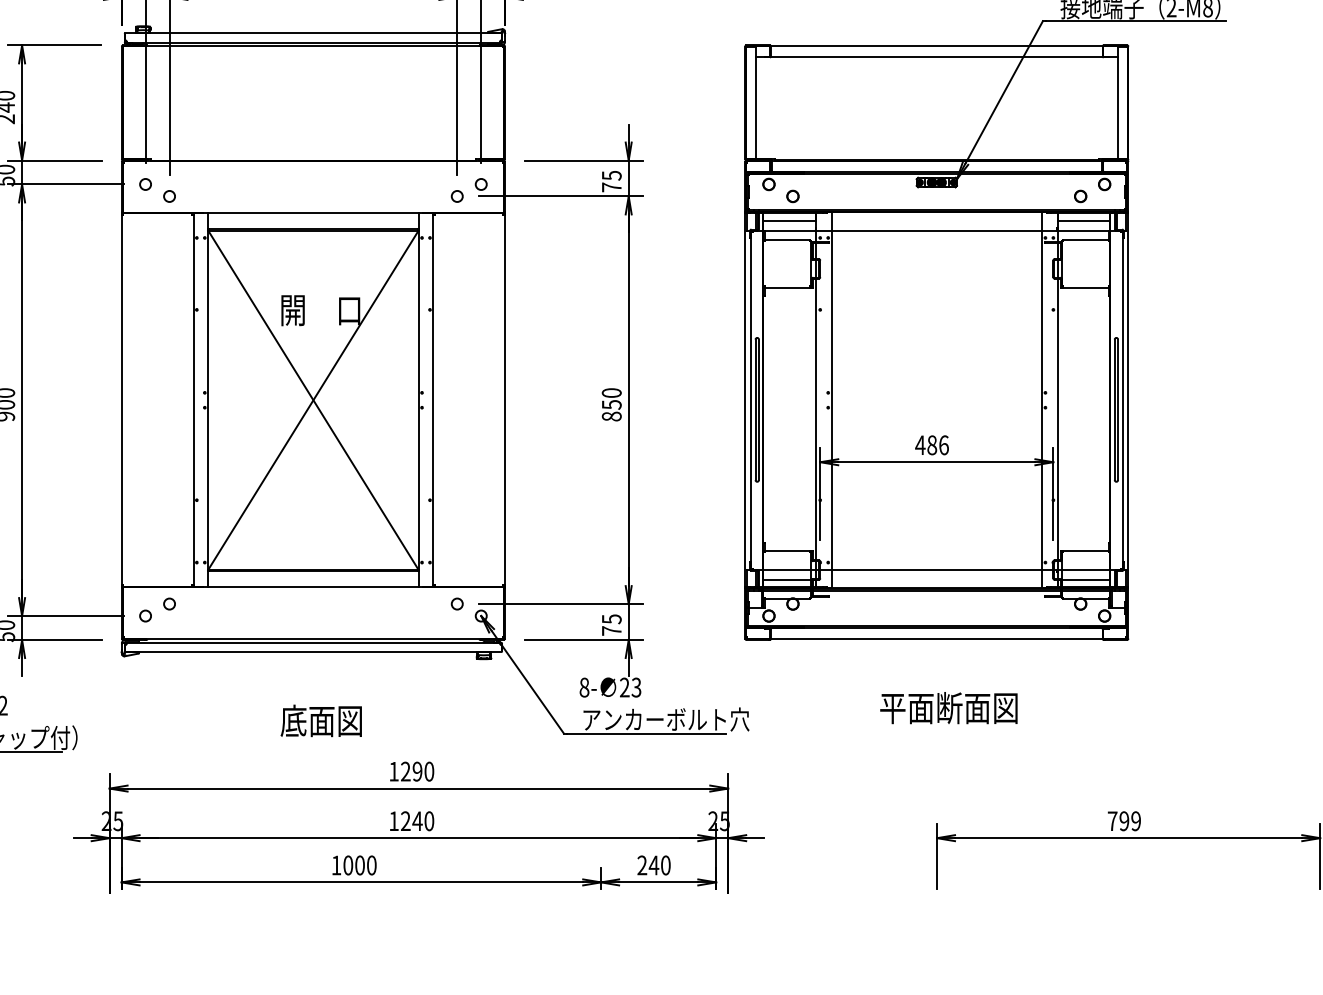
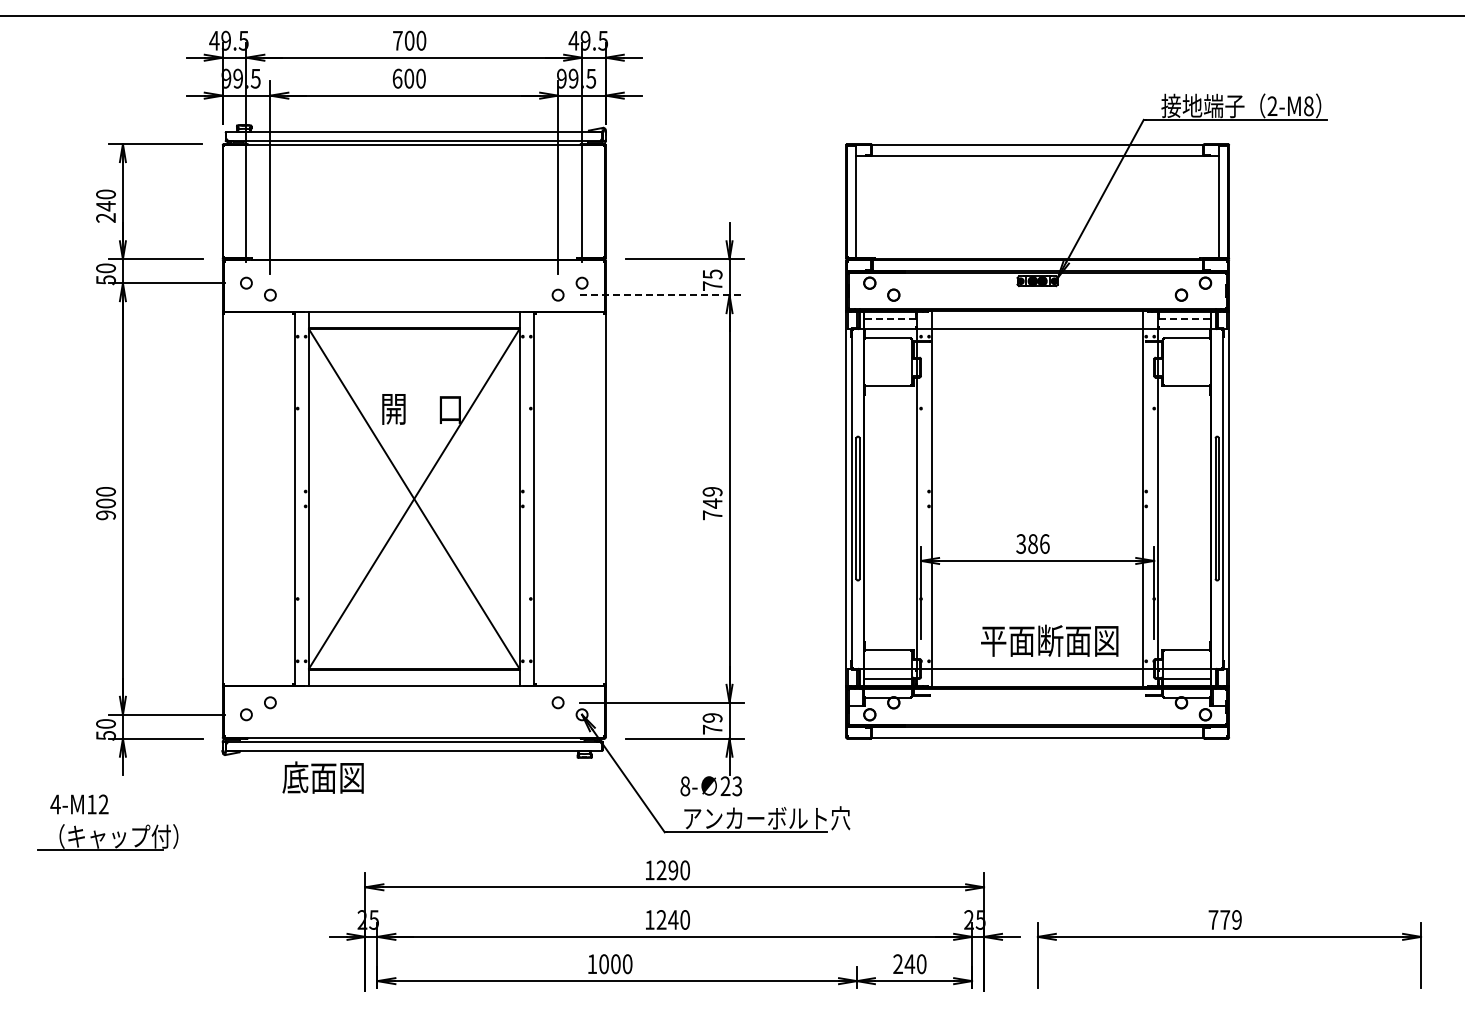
line: (561, 196) -> (662, 295), solid -> dashed
line: (788, 220) -> (889, 319), solid -> dashed
line: (1084, 220) -> (1185, 319), solid -> dashed
text: (611, 404) -> (712, 503), 850 -> 749
text: (919, 444) -> (1020, 543), 486 -> 386
text: (611, 618) -> (712, 717), 75 -> 79
text: (948, 707) -> (1049, 640), moved
text: (320, 720) -> (322, 777), moved
text: (1124, 820) -> (1225, 919), 799 -> 779
part: (418, 826) -> (674, 925), moved

